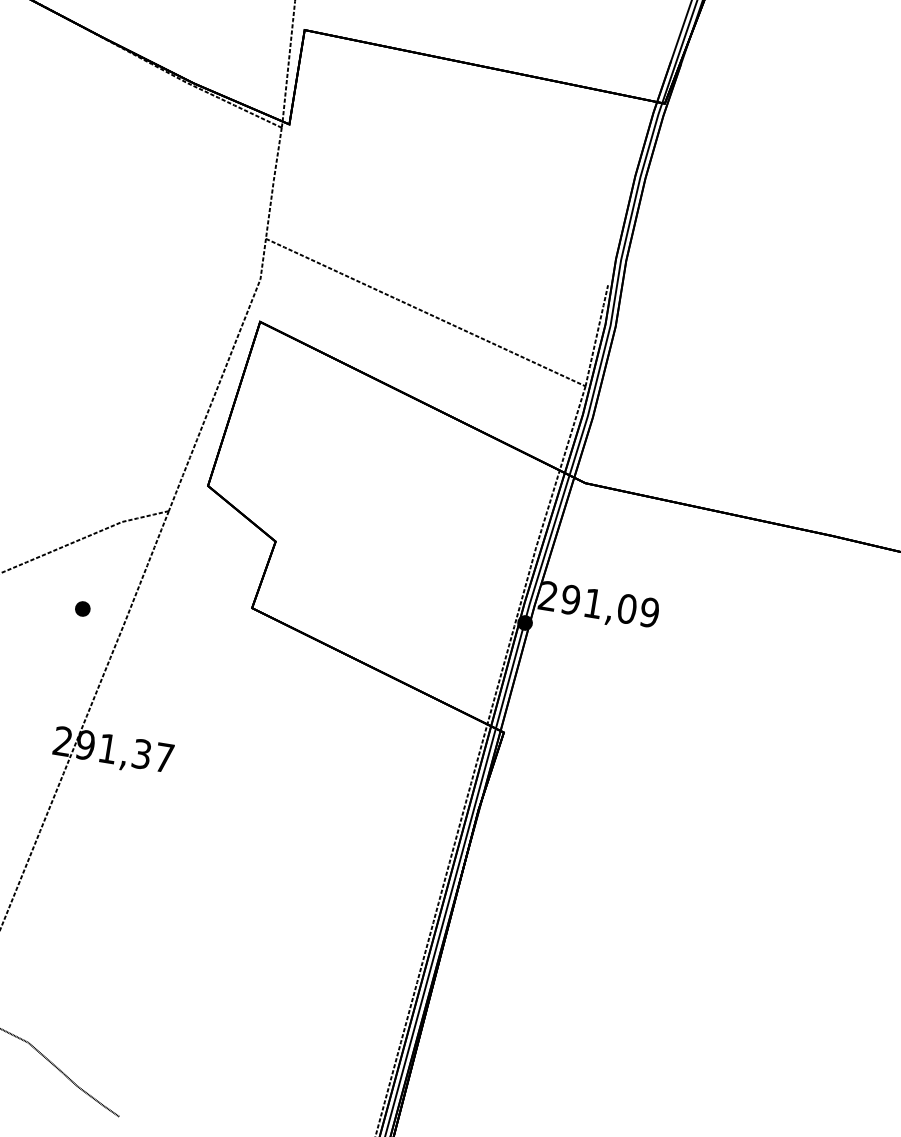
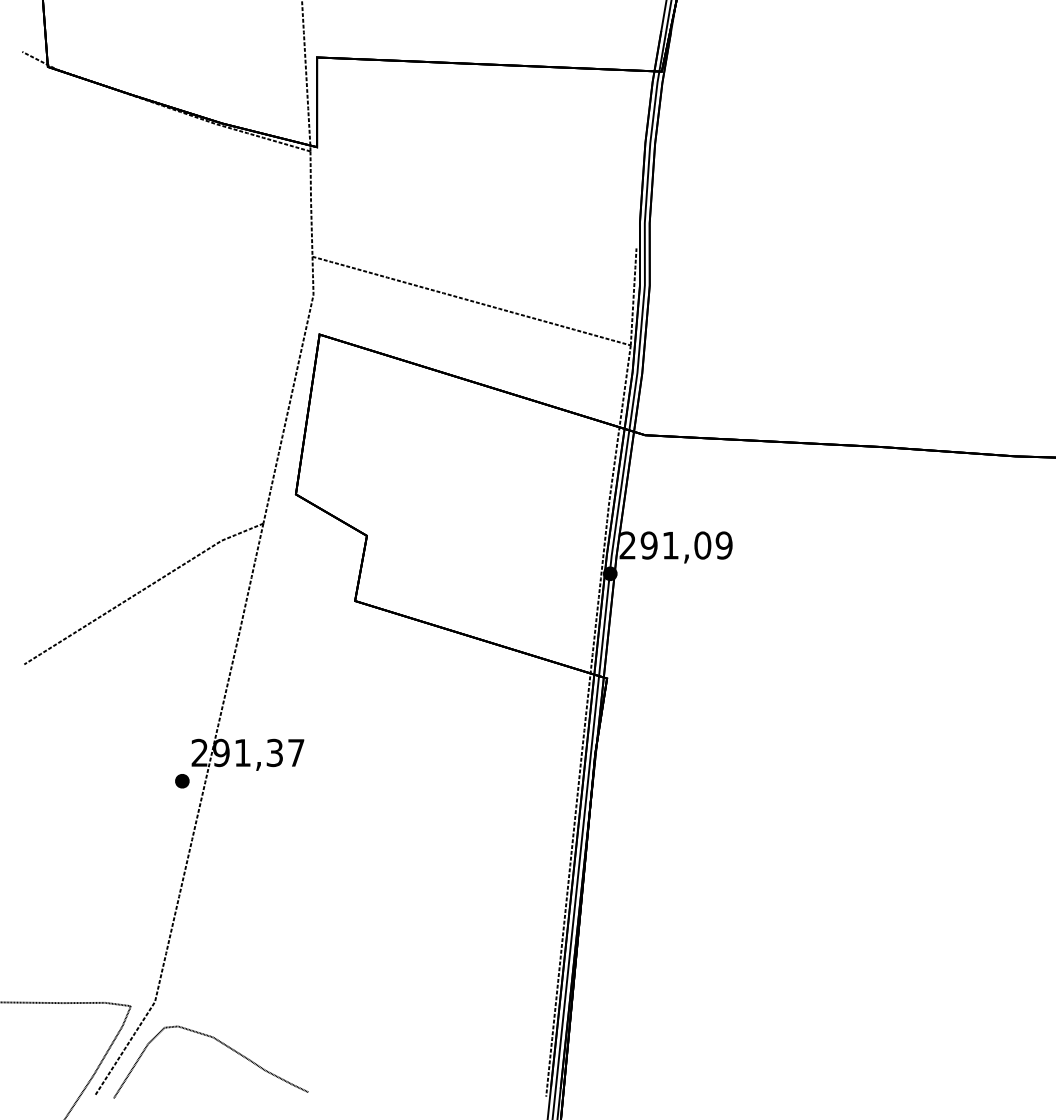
part: (82, 609) -> (182, 781), moved

